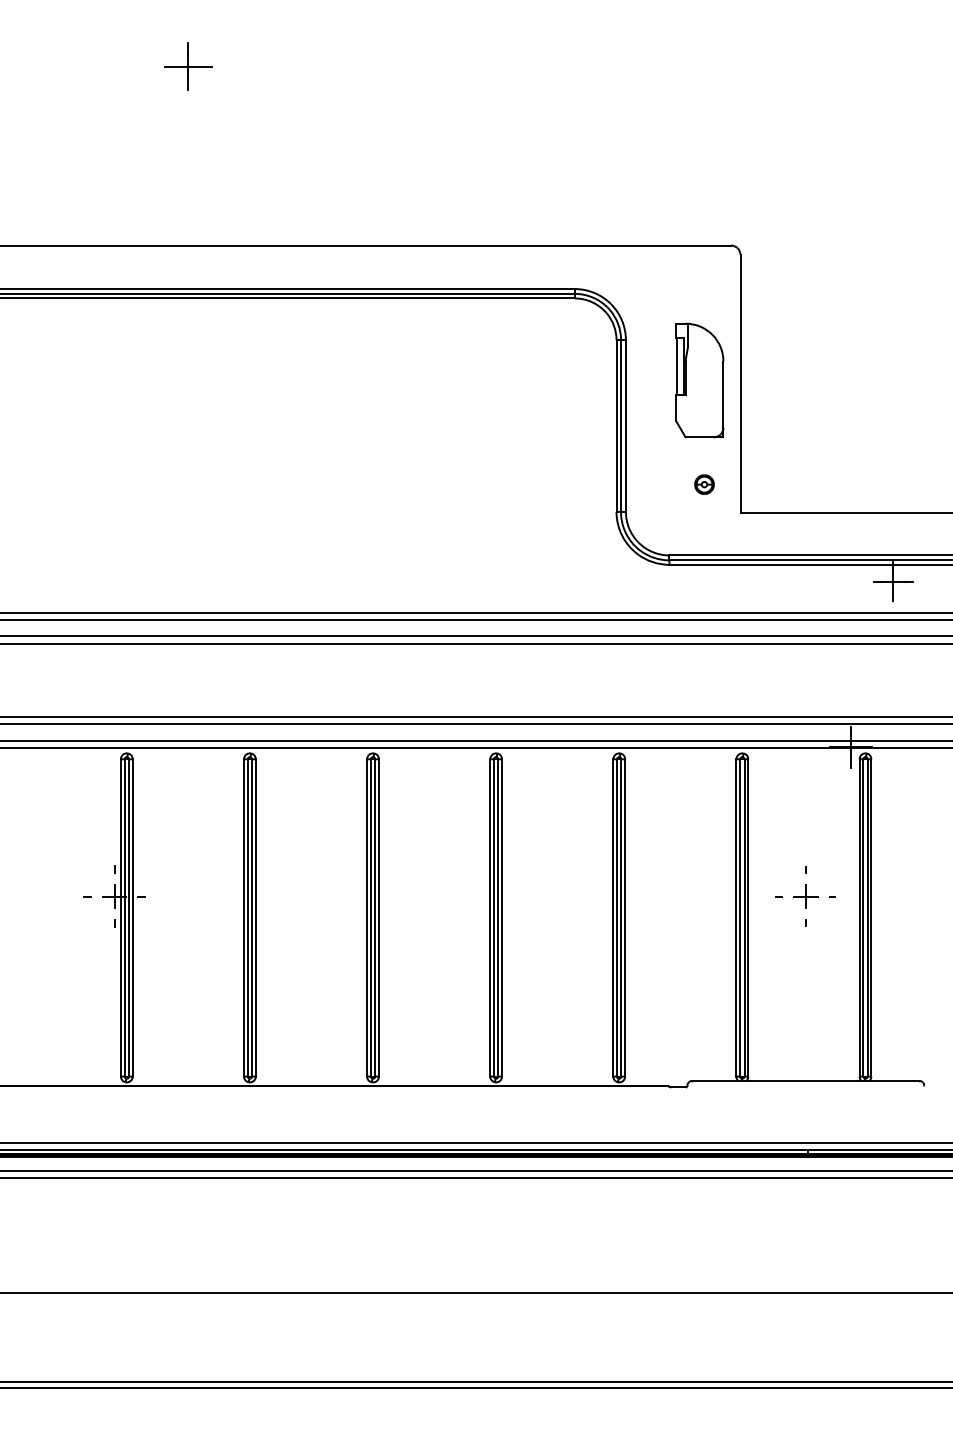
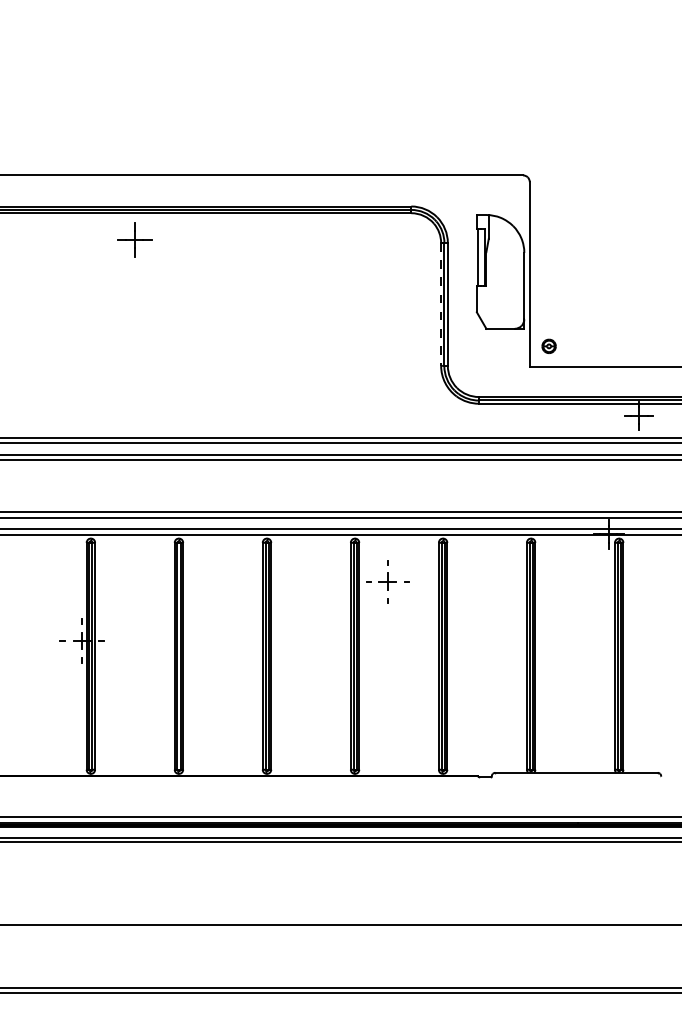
part: (188, 66) -> (135, 239), moved
part: (699, 380) -> (500, 271), size x1.4
line: (616, 426) -> (441, 304), solid -> dashed
part: (704, 484) -> (549, 346), moved
part: (805, 896) -> (387, 581), moved

